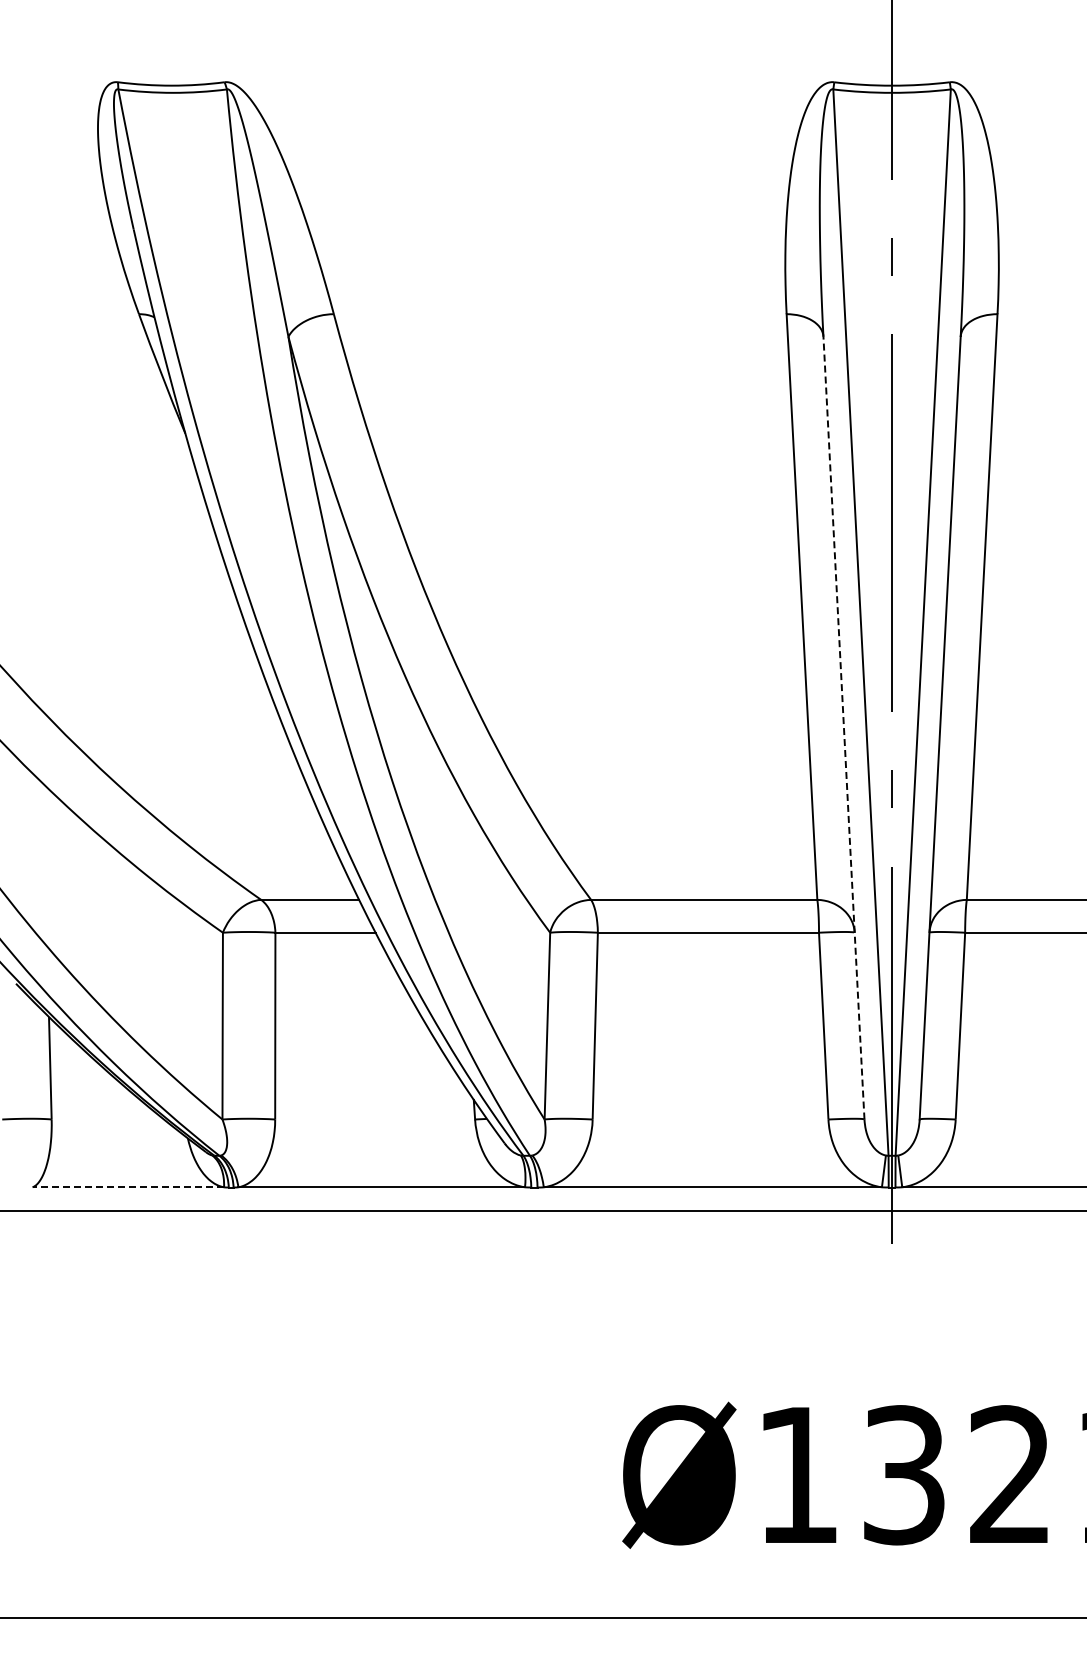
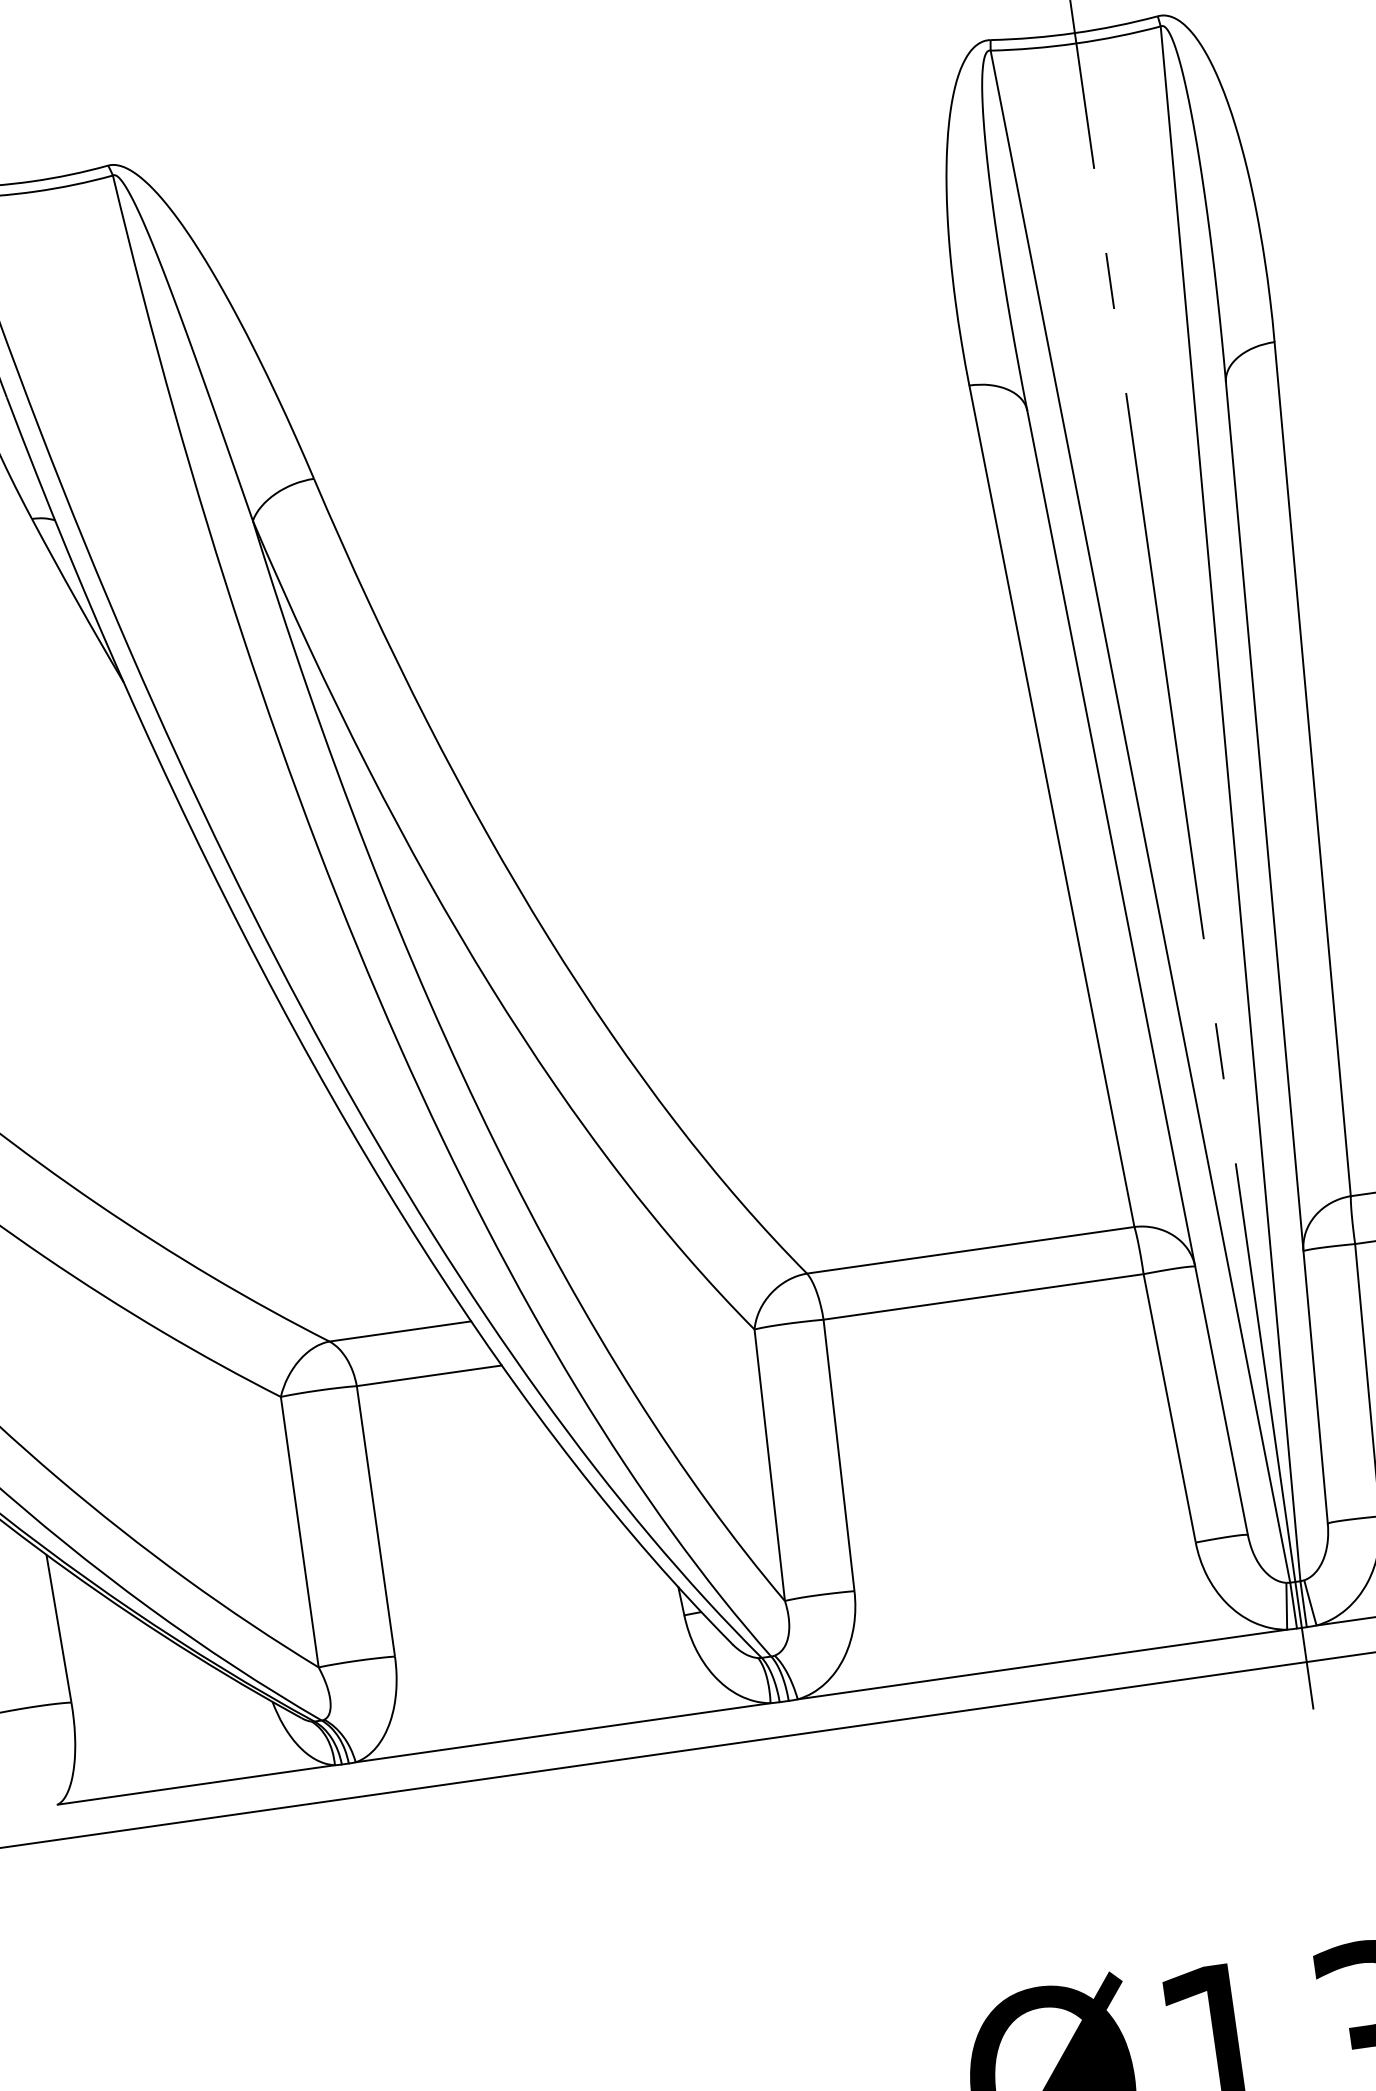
line: (843, 728) -> (1137, 973), dashed -> solid
line: (128, 1187) -> (196, 1785), dashed -> solid

